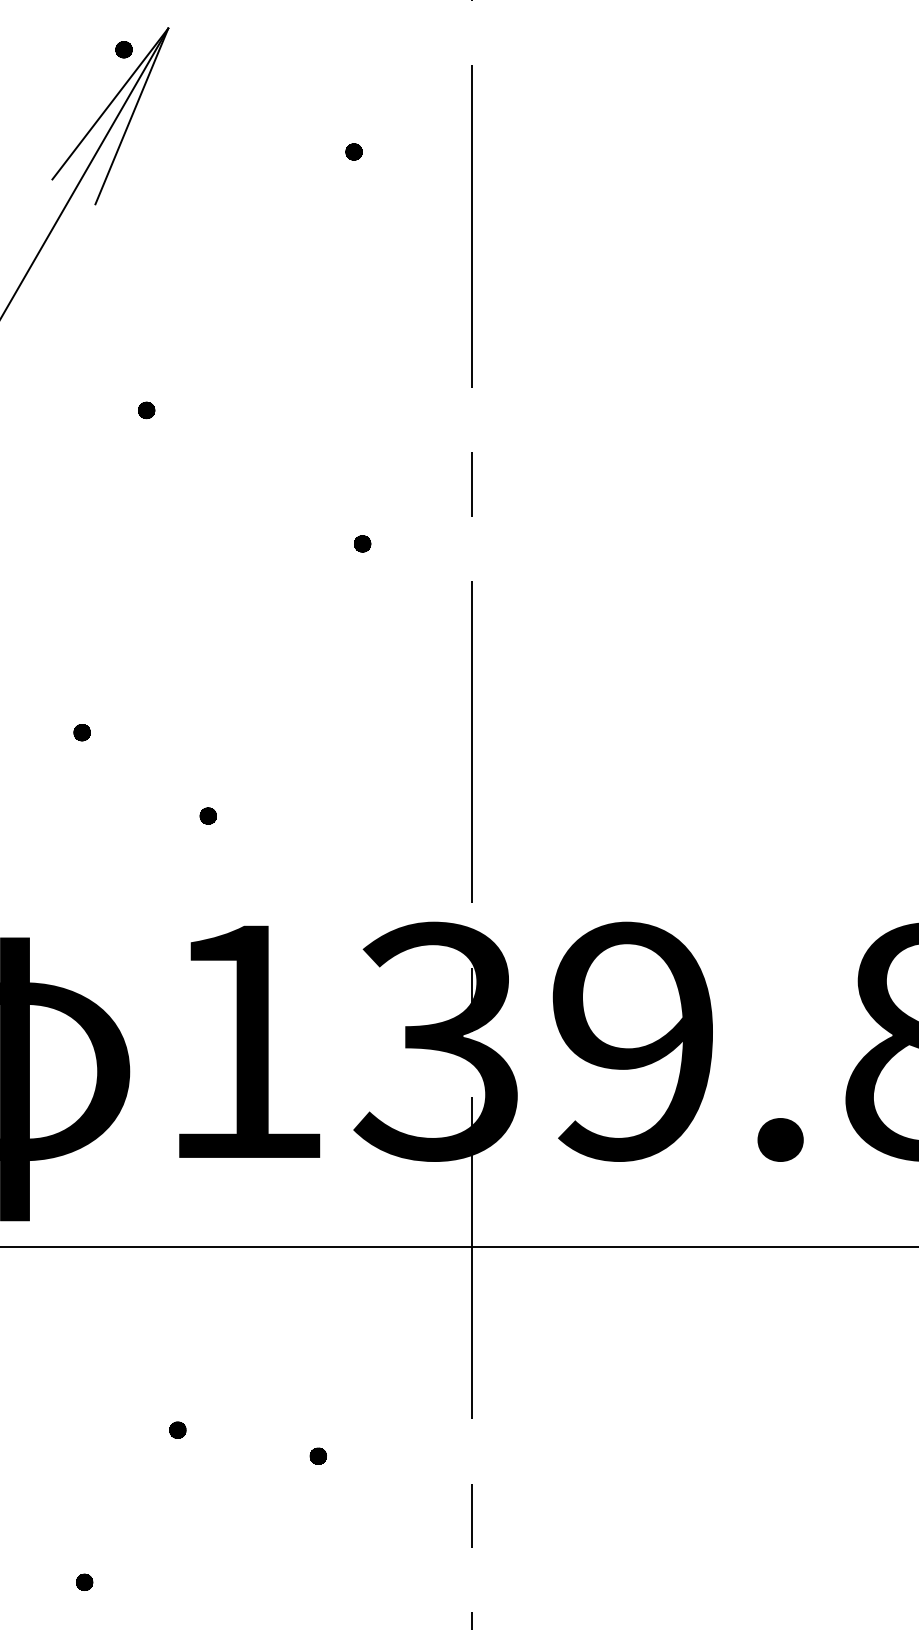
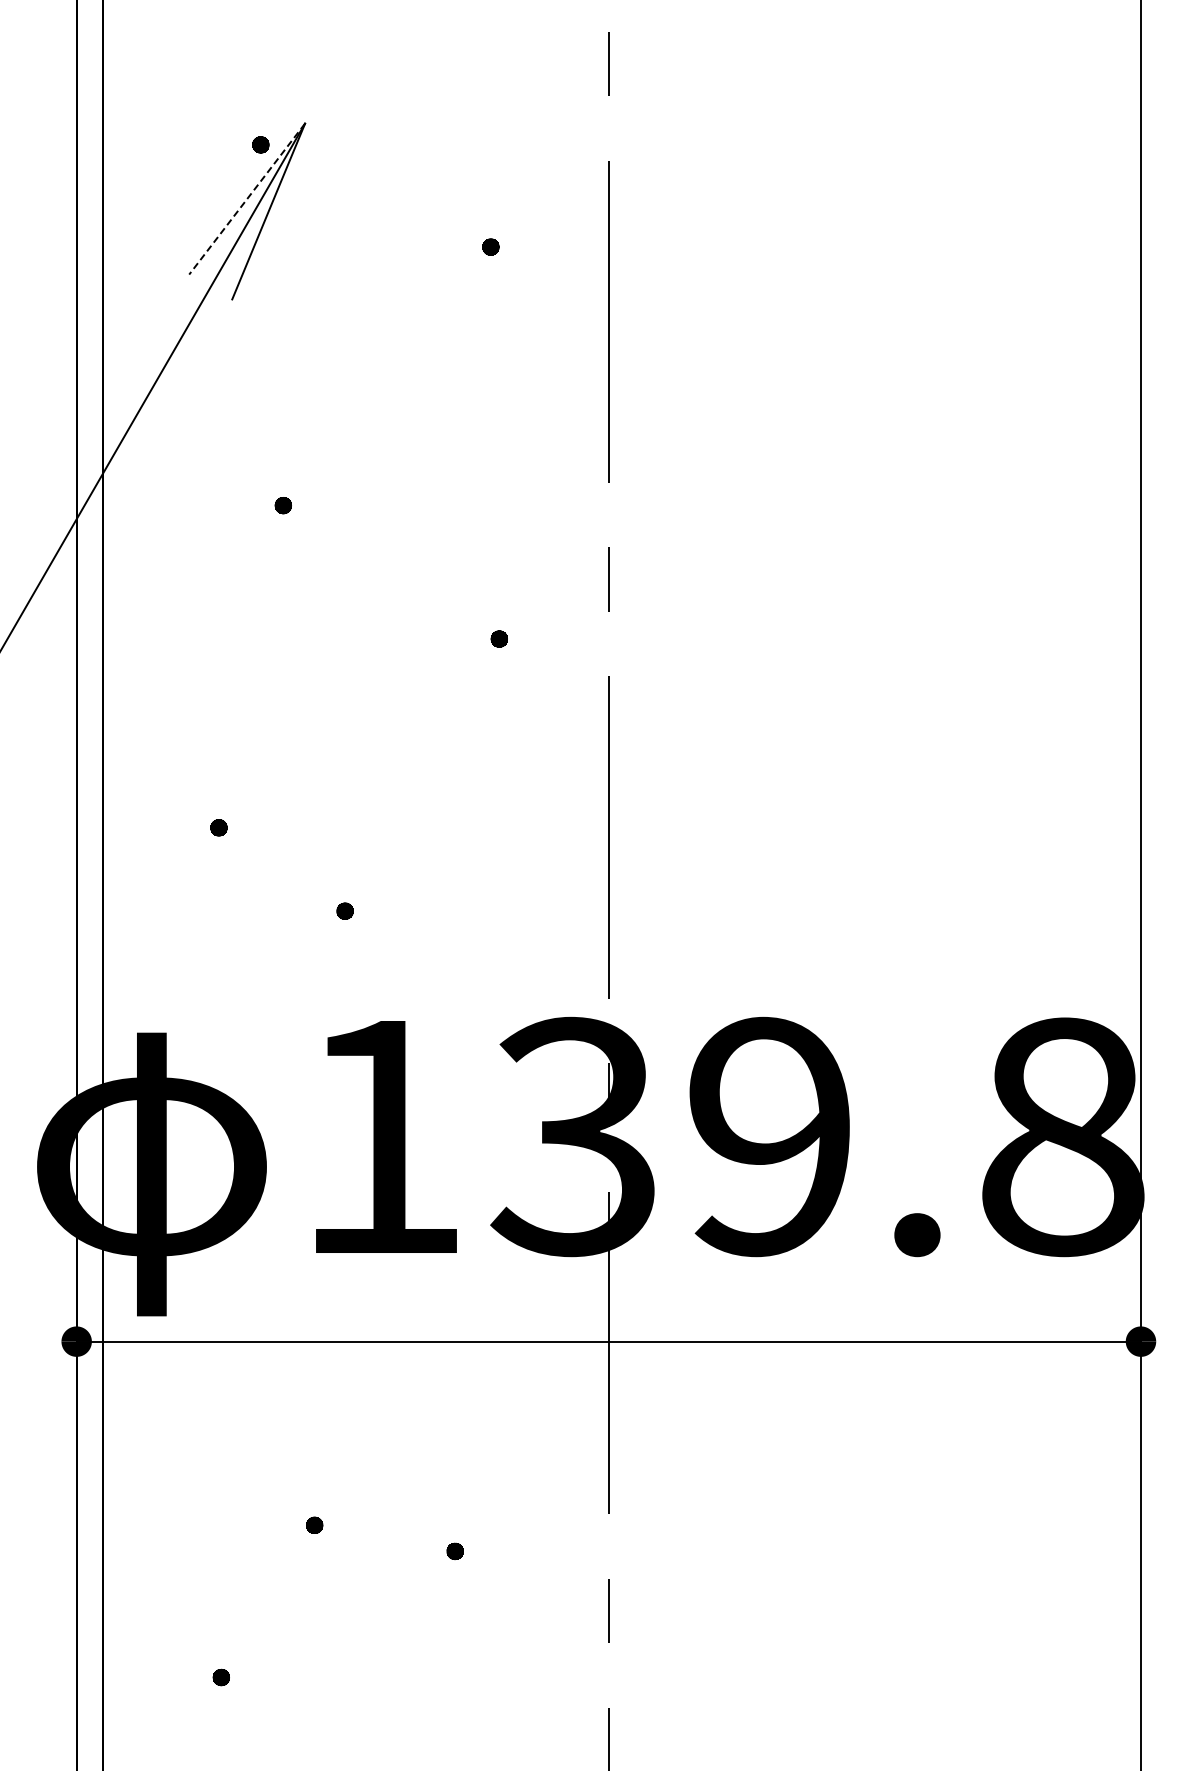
line: (109, 104) -> (246, 199), solid -> dashed

